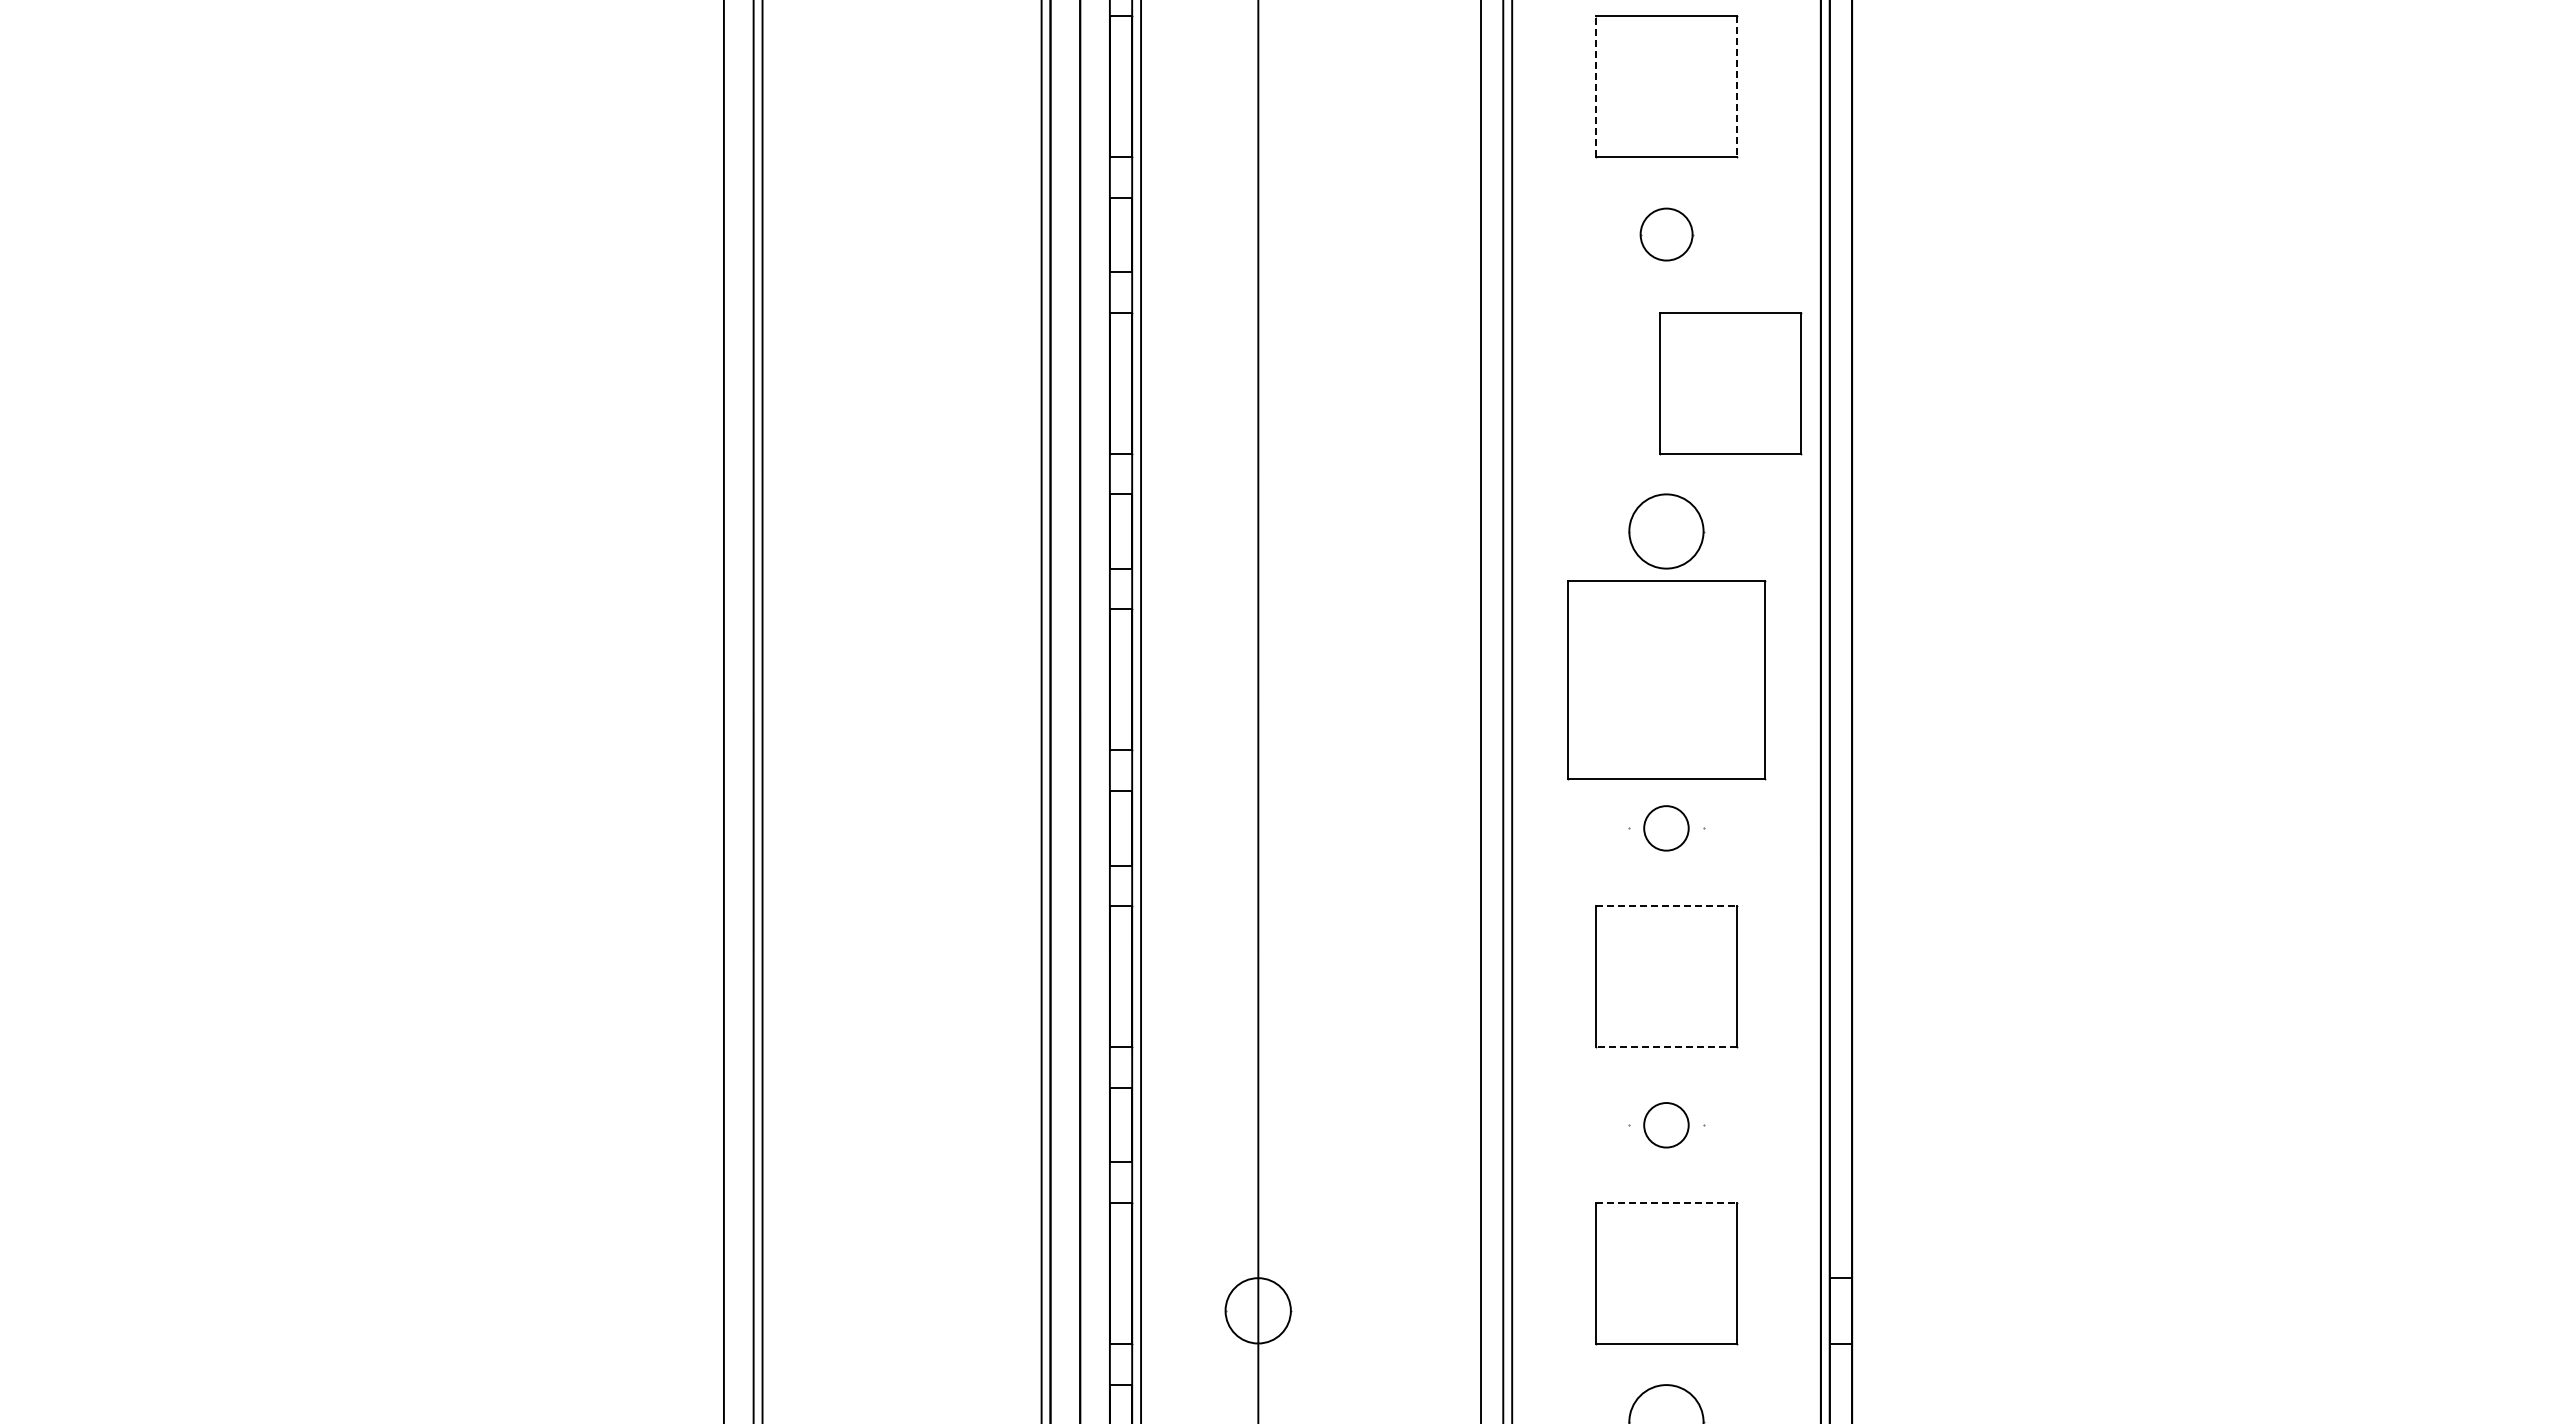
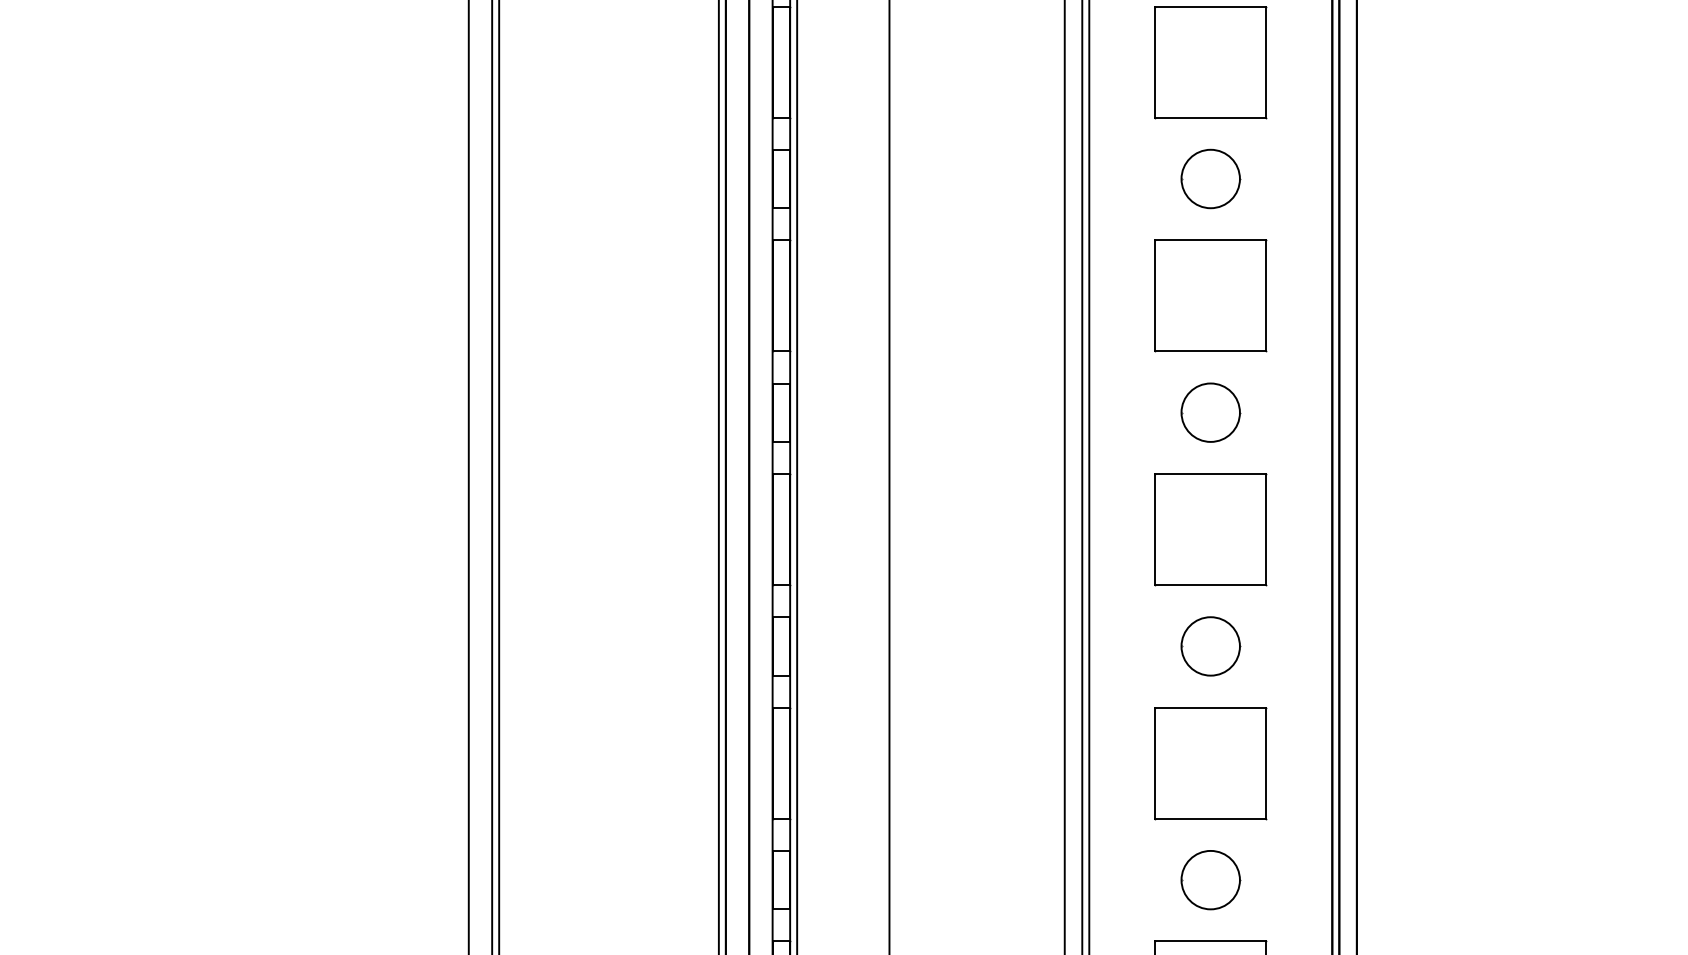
line: (1595, 86) -> (1154, 62), dashed -> solid
line: (1736, 86) -> (1265, 62), dashed -> solid
part: (1666, 234) -> (1210, 178), size x1.43
part: (1730, 383) -> (1210, 296), moved
part: (1666, 679) -> (1210, 529), size x0.71
circle: (1666, 828) -> (1210, 646), size x1.67
line: (1666, 906) -> (1210, 707), dashed -> solid
line: (1666, 1047) -> (1210, 818), dashed -> solid
circle: (1666, 1125) -> (1210, 880), size x1.67
line: (1666, 1203) -> (1210, 941), dashed -> solid

